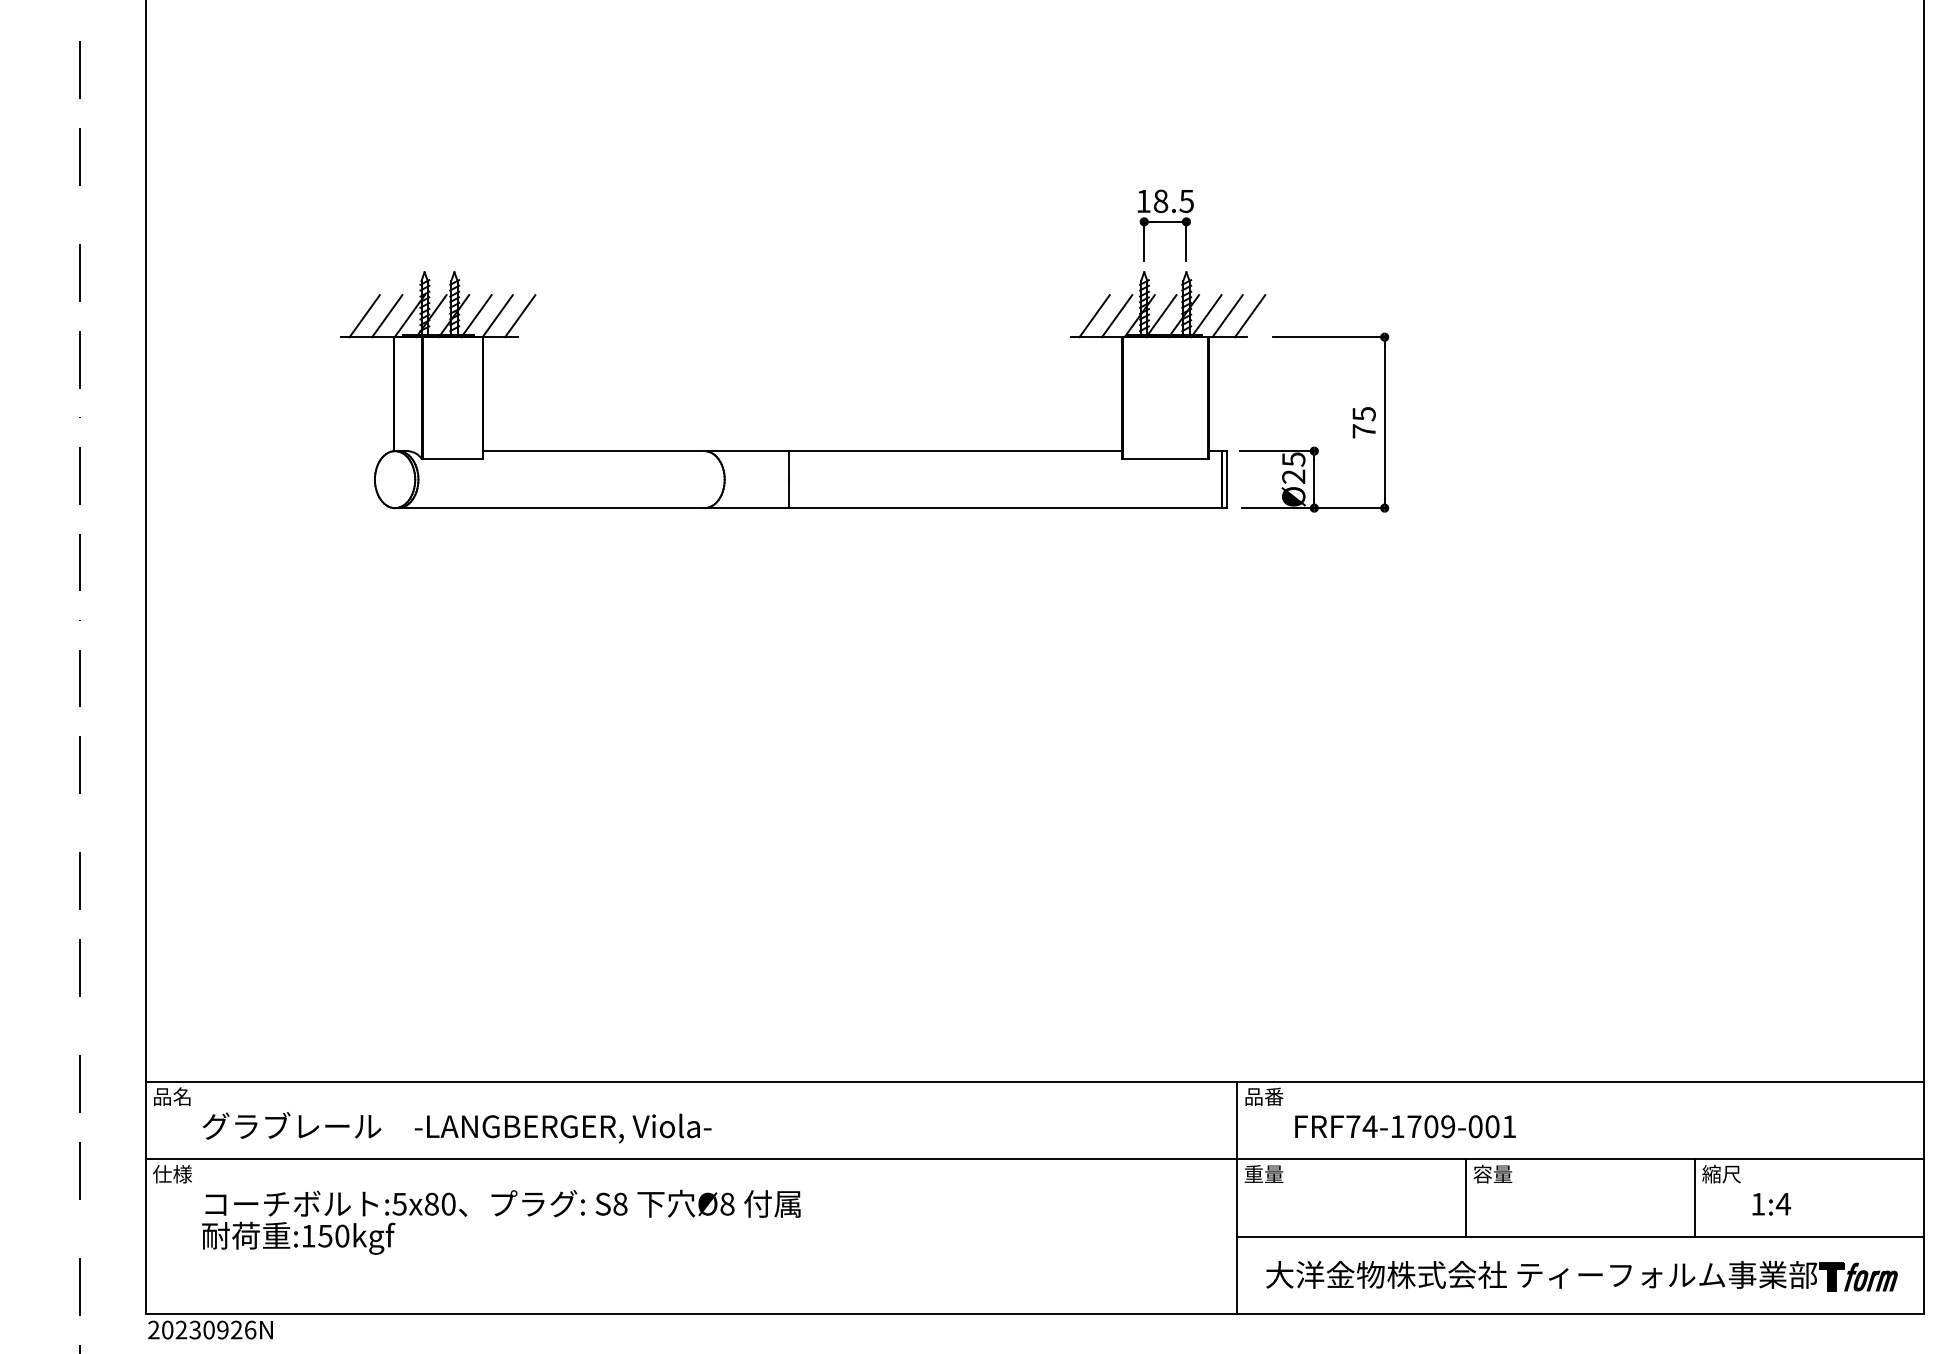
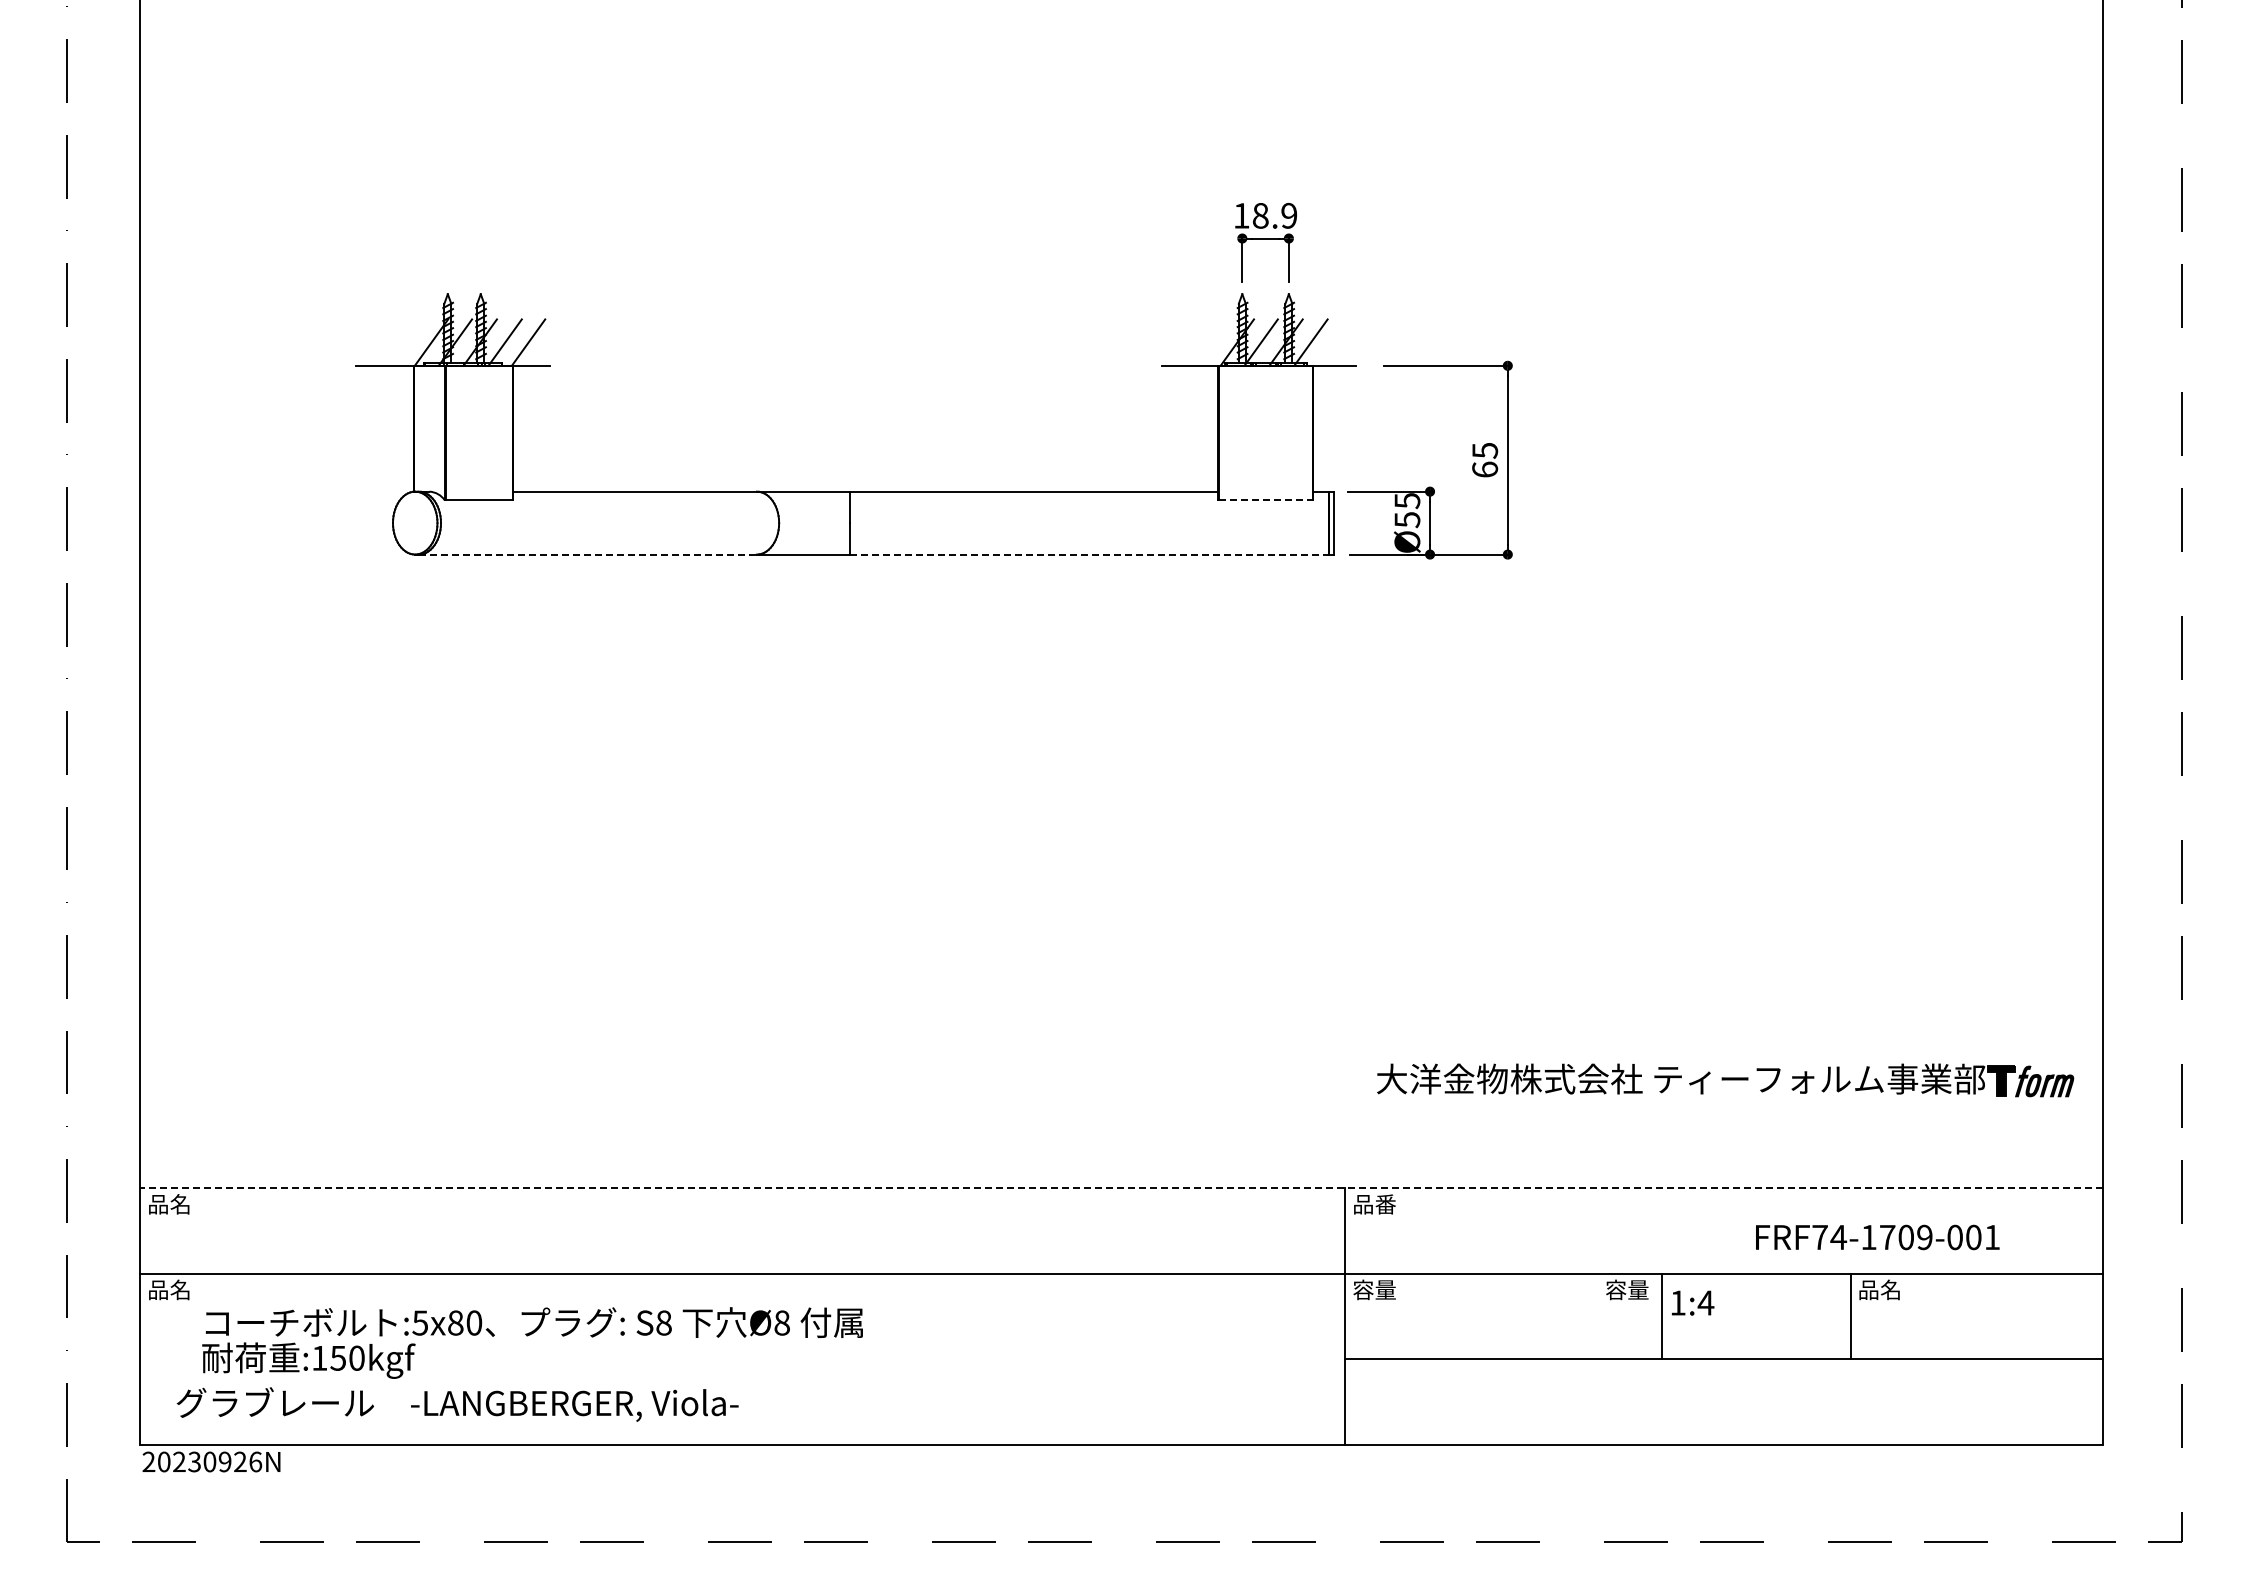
text: (1186, 201) -> (1289, 215), 18.5 -> 18.9
line: (364, 316) -> (381, 342), removed
line: (387, 316) -> (406, 342), removed
line: (520, 316) -> (553, 342), removed
line: (1094, 316) -> (1187, 342), removed
line: (1117, 316) -> (1212, 342), removed
line: (1227, 316) -> (1334, 342), removed
line: (1249, 316) -> (1358, 342), removed
text: (1364, 431) -> (1485, 469), 75 -> 65
line: (1166, 459) -> (1266, 500), solid -> dashed
text: (1293, 477) -> (1407, 520), Ø25 -> Ø55
line: (552, 508) -> (588, 554), solid -> dashed
line: (1005, 508) -> (1089, 554), solid -> dashed
line: (1034, 1081) -> (1121, 1187), solid -> dashed
text: (1405, 1126) -> (1877, 1237), moved
text: (456, 1127) -> (457, 1404), moved
text: (172, 1173) -> (169, 1289), 仕様 -> 品名
text: (1254, 1173) -> (1363, 1289), 重量 -> 容量
text: (1721, 1173) -> (1879, 1289), 縮尺 -> 品名
line: (1465, 1198) -> (1661, 1316), moved
text: (1772, 1203) -> (1693, 1302), moved
part: (1581, 1276) -> (1725, 1080), moved

